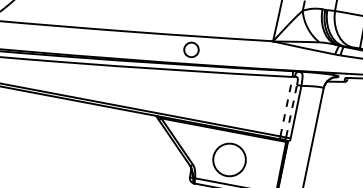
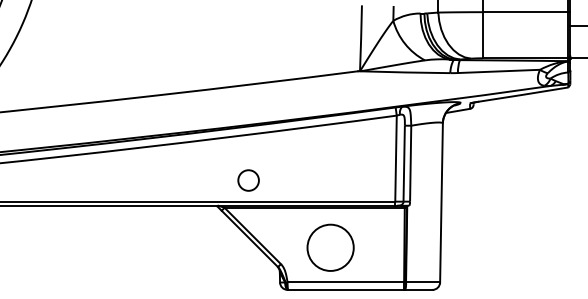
circle: (191, 49) -> (248, 180), moved
line: (286, 106) -> (396, 158), dashed -> solid
line: (291, 111) -> (404, 164), dashed -> solid

